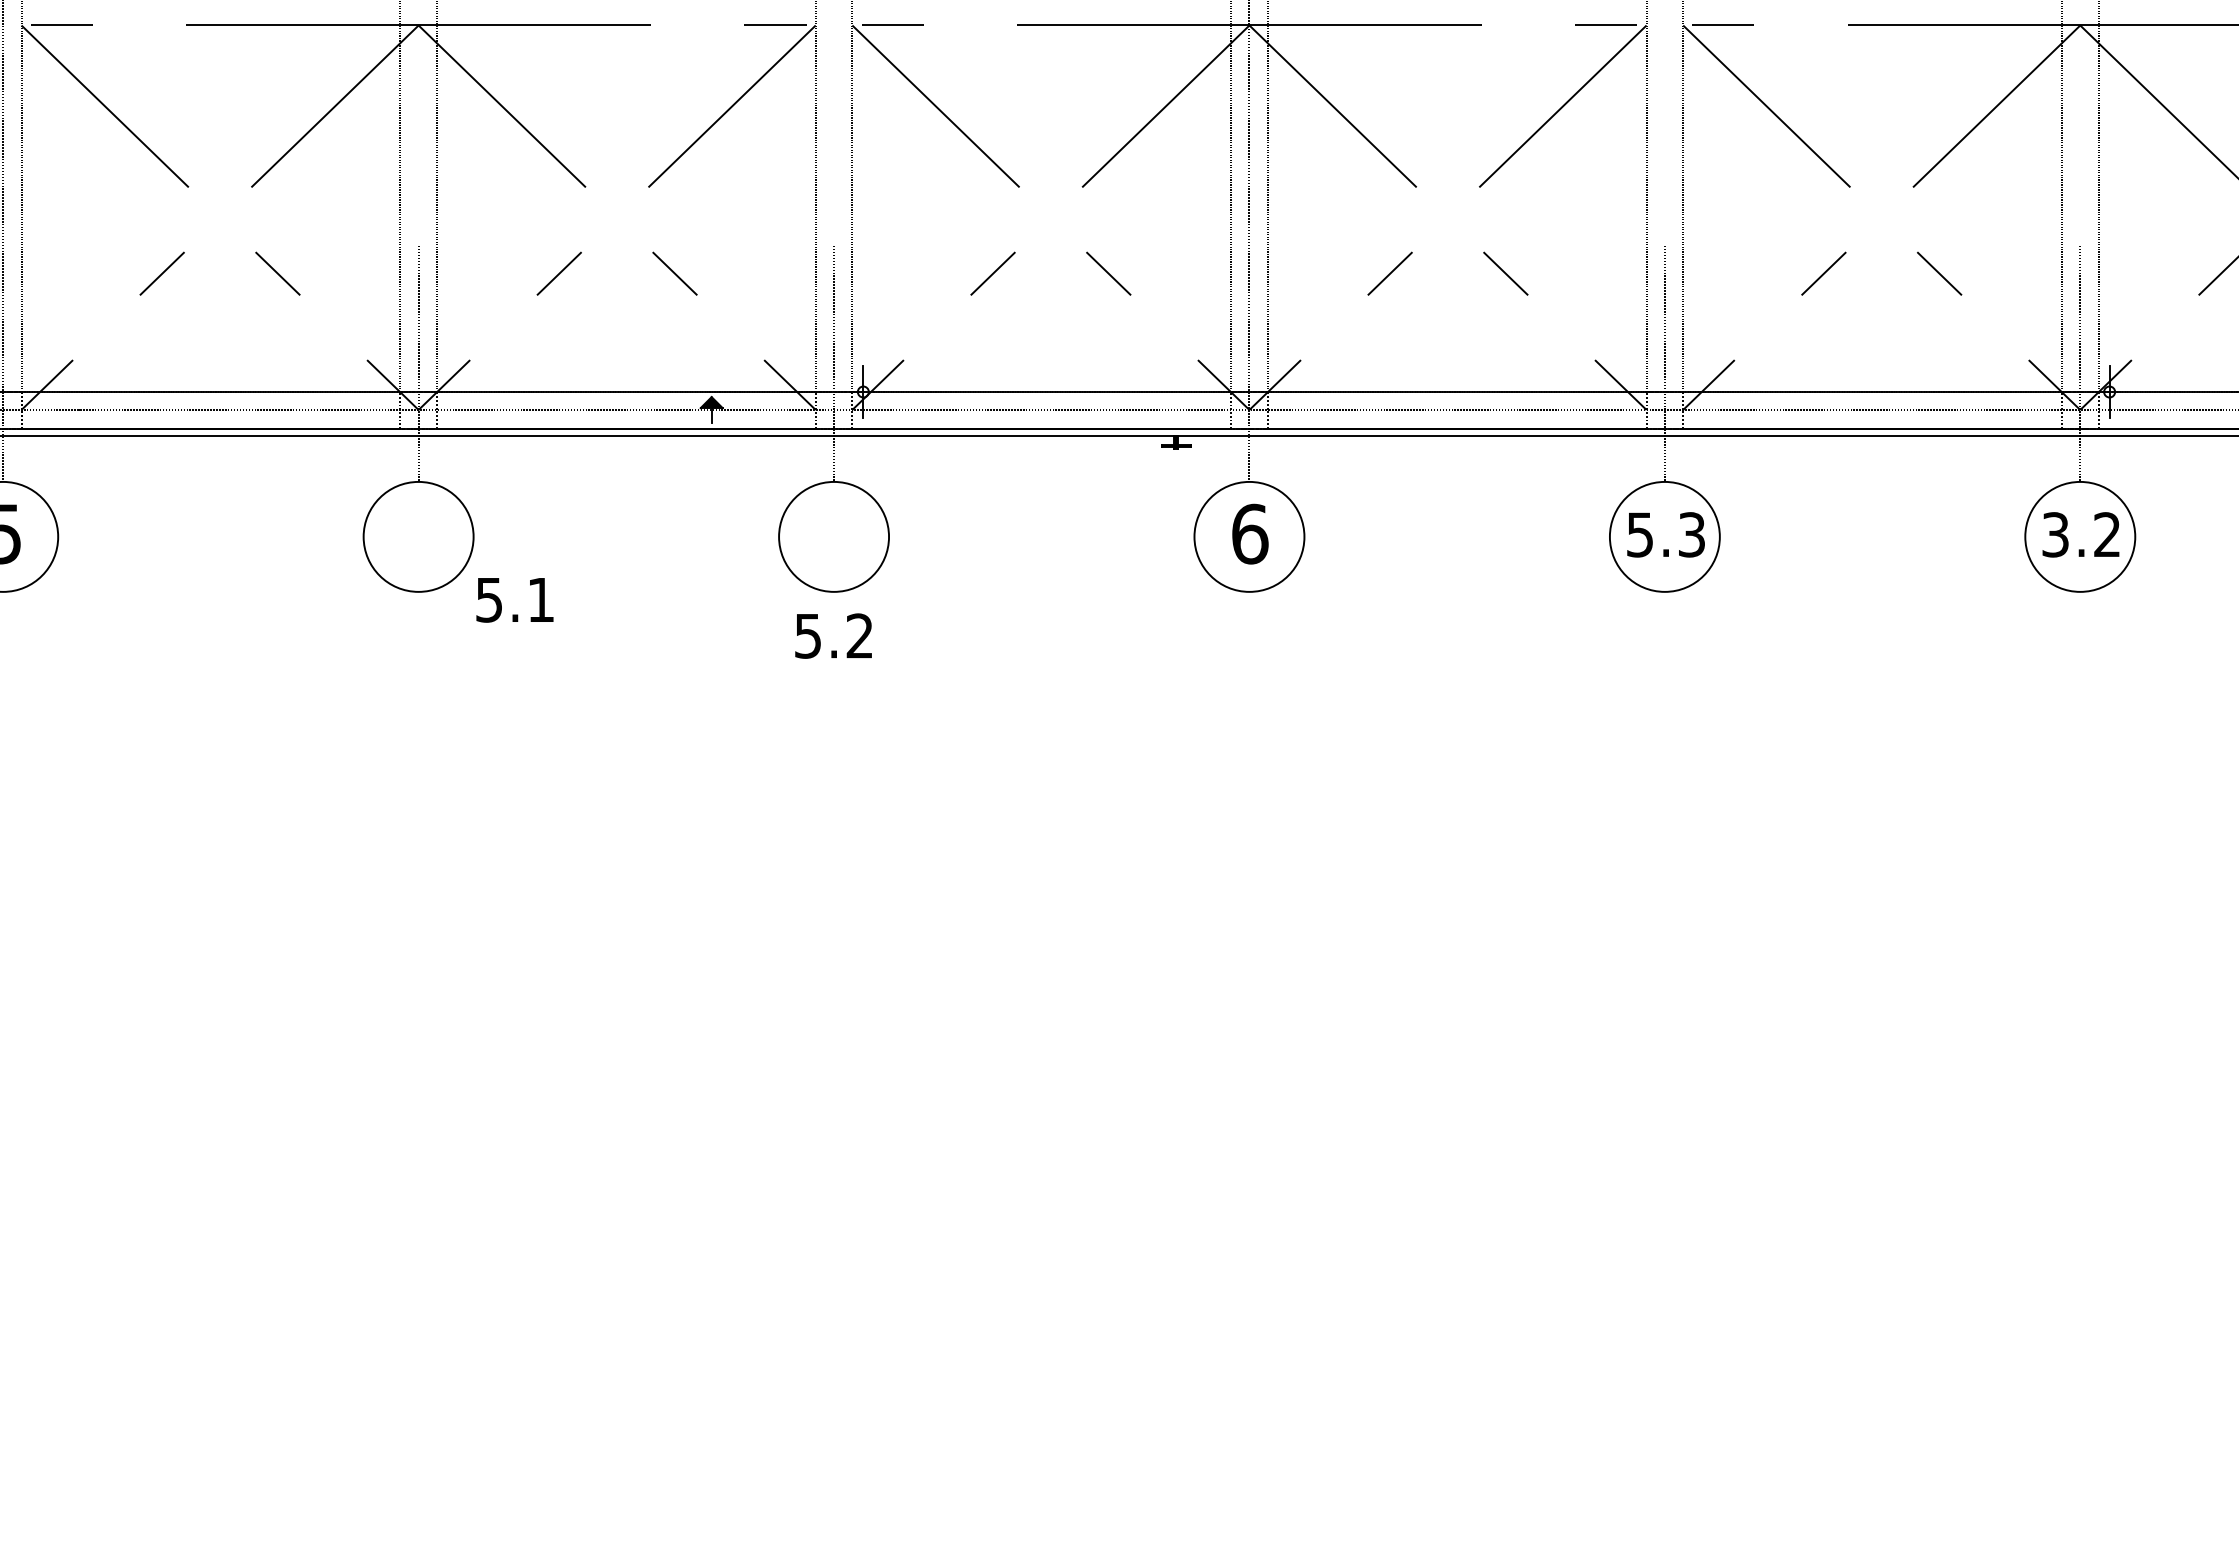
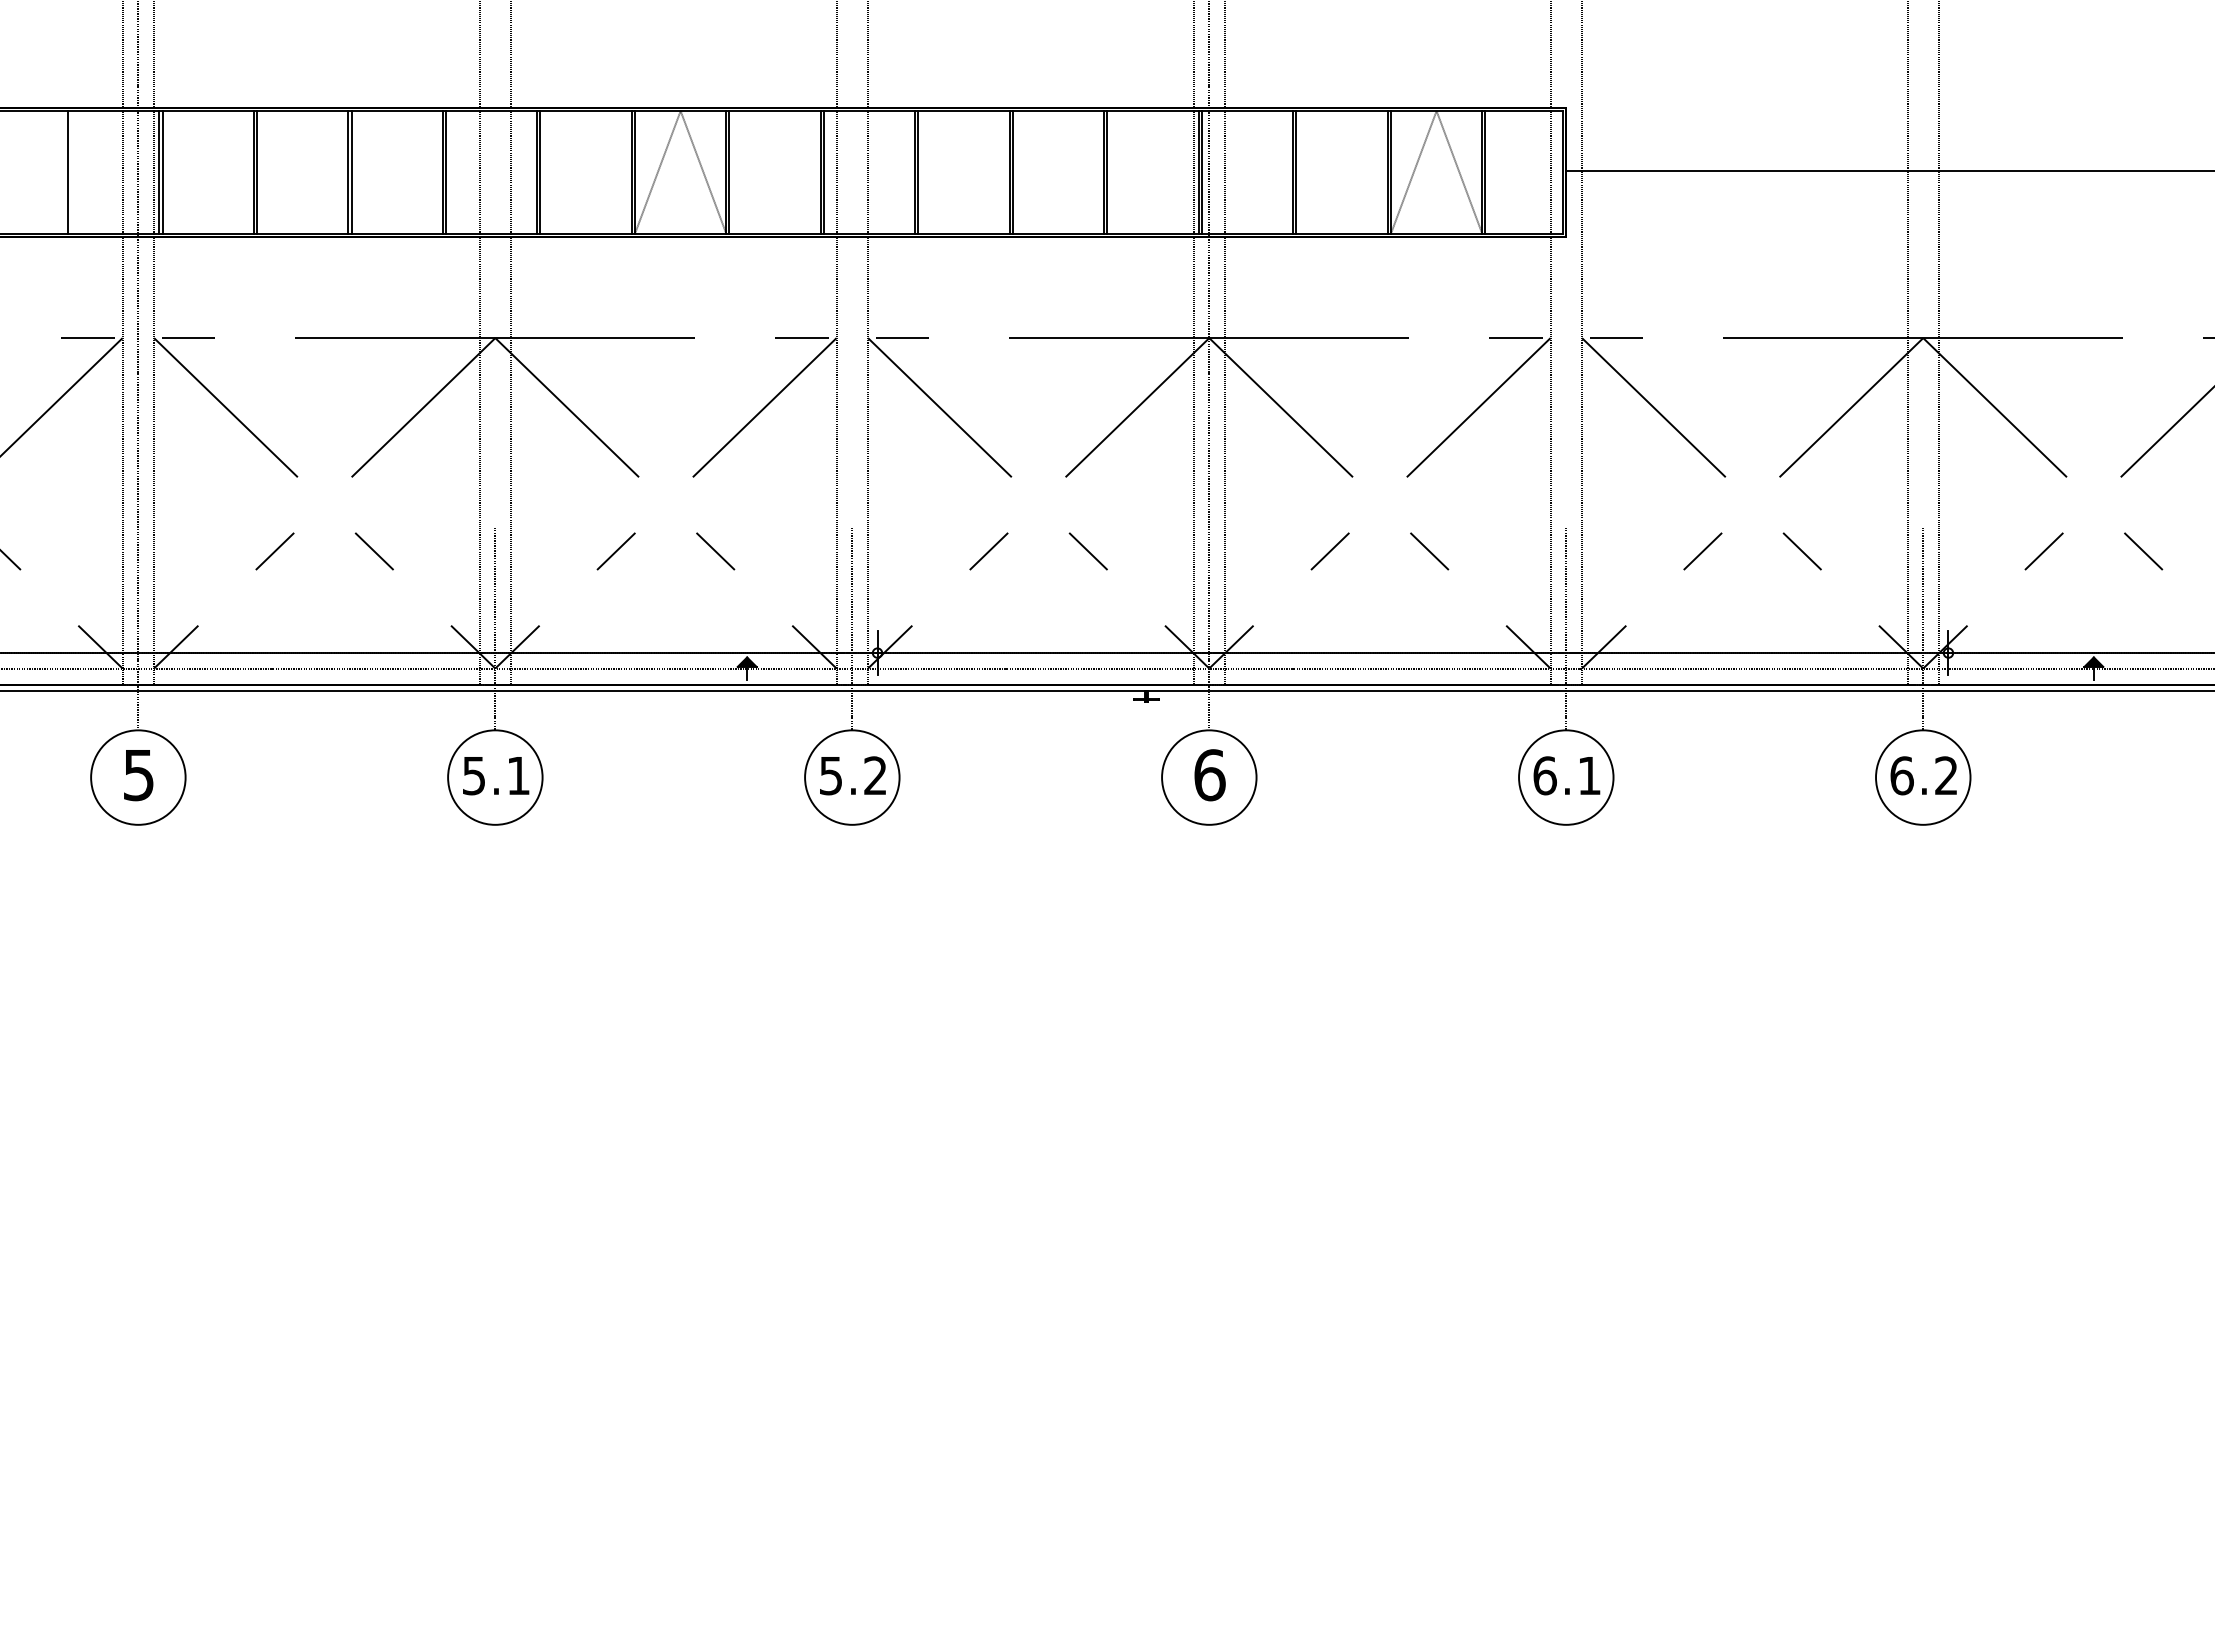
text: (1665, 534) -> (1566, 775), 5.3 -> 6.1
text: (2054, 534) -> (1901, 775), 3.2 -> 6.2
text: (515, 600) -> (496, 776), moved
text: (833, 635) -> (852, 775), moved

